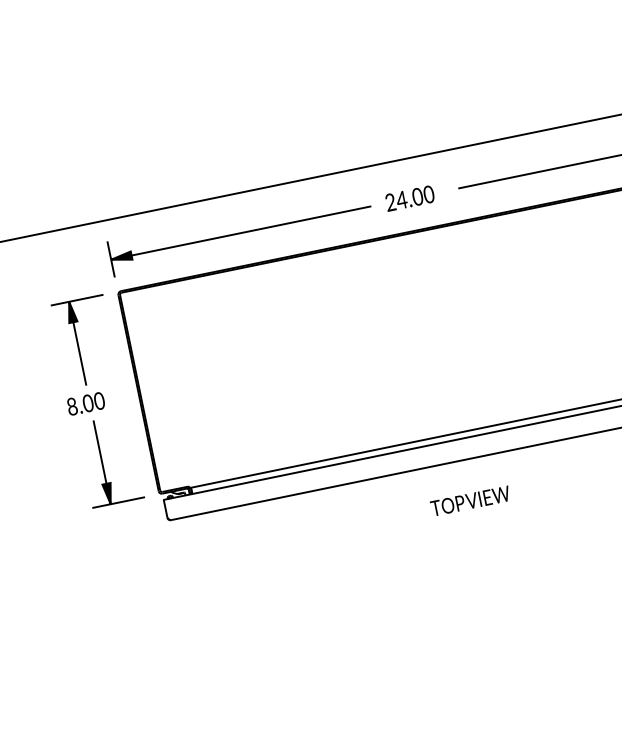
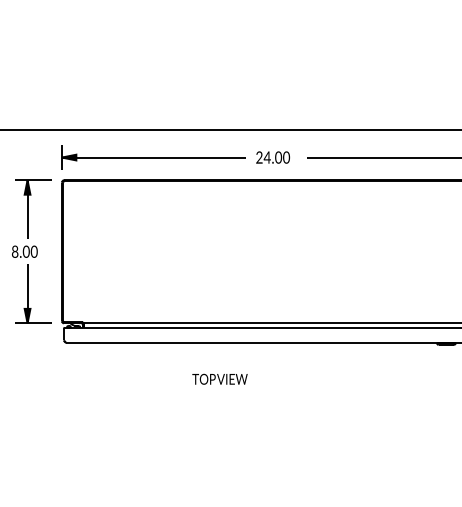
text: (469, 500) -> (219, 378), moved

